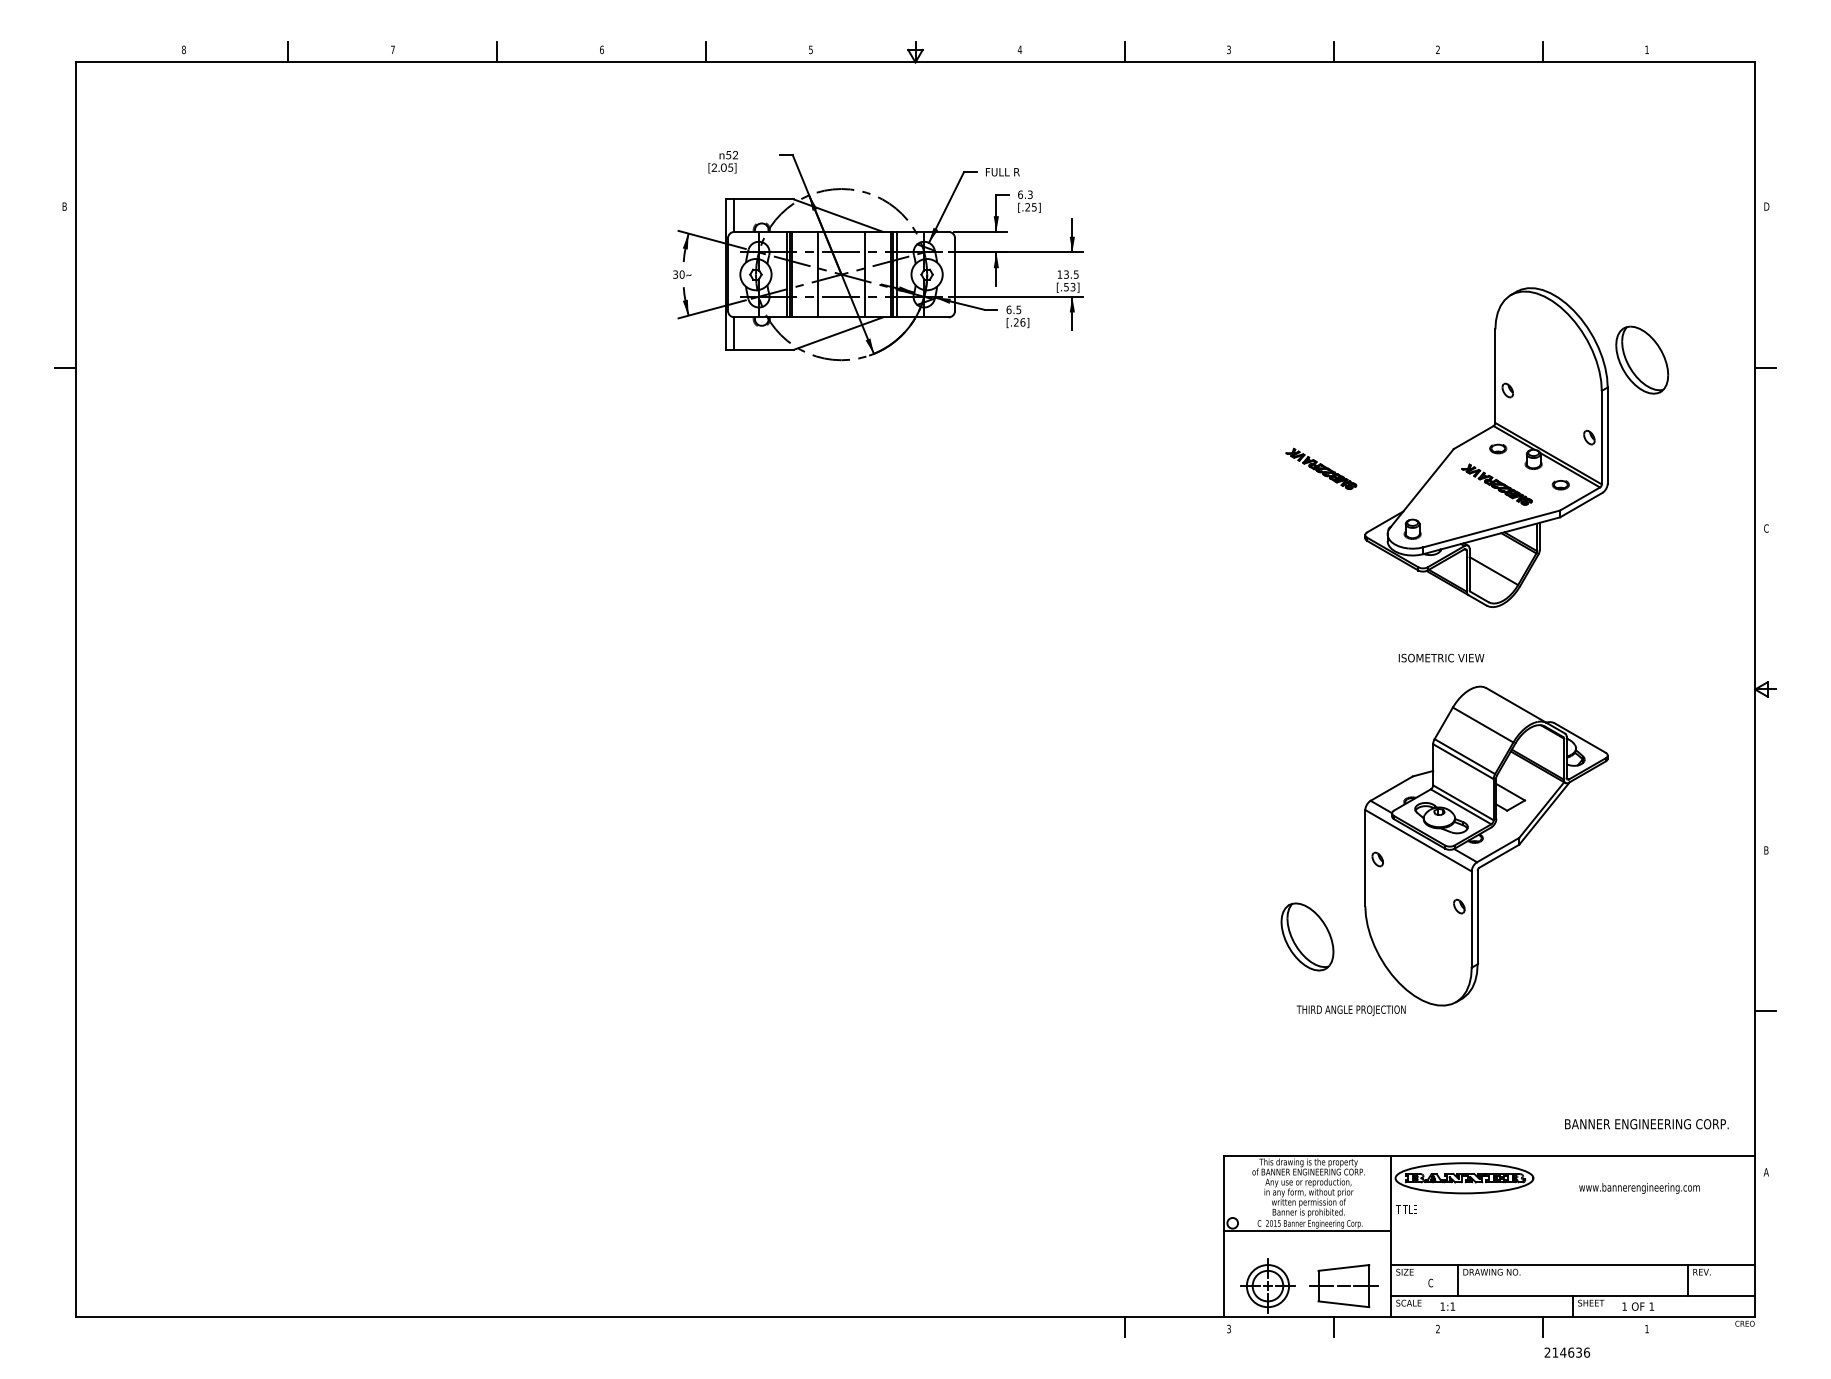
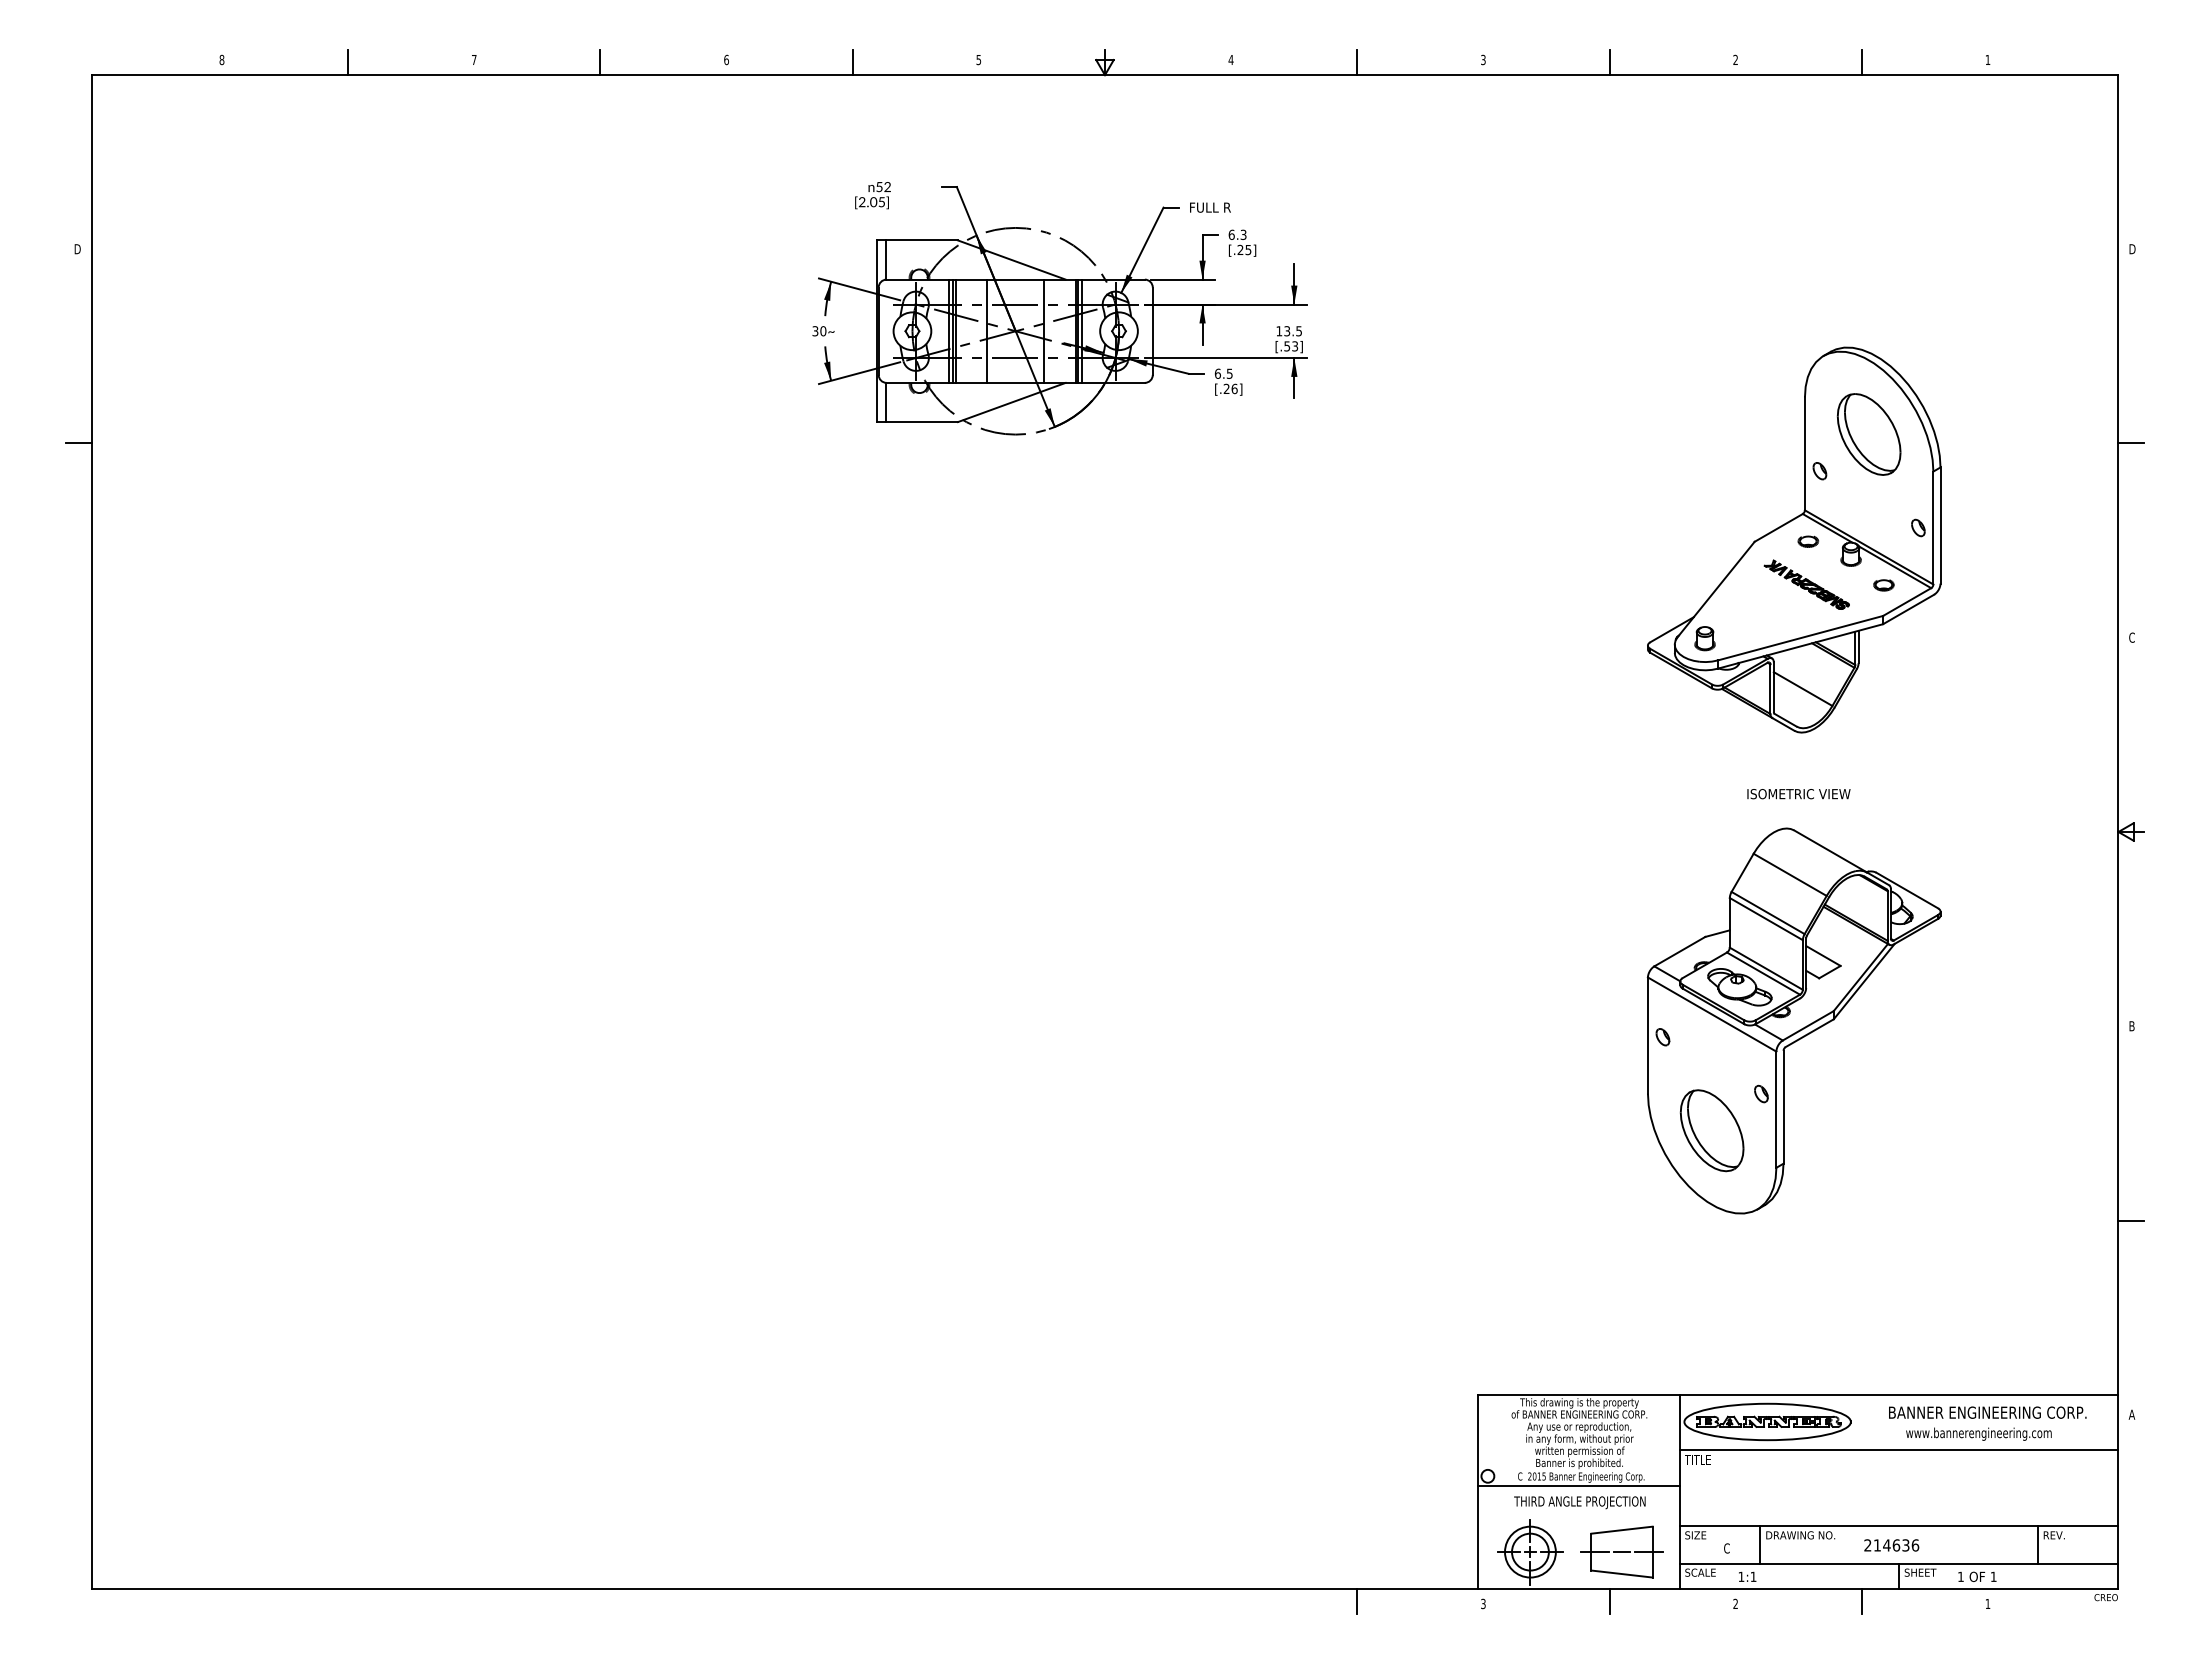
text: (64, 206) -> (77, 249), B -> D
part: (1641, 360) -> (1868, 434), moved
part: (1321, 468) -> (1594, 565), removed
text: (1441, 658) -> (1798, 794), moved
part: (1306, 936) -> (1711, 1130), moved
text: (1350, 1010) -> (1579, 1502), moved
text: (1646, 1124) -> (1987, 1412), moved
line: (1572, 1201) -> (1898, 1449), added
text: (1567, 1352) -> (1891, 1545), moved

